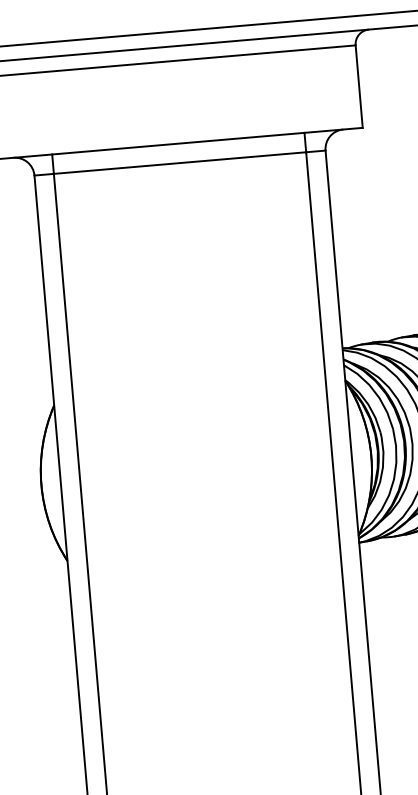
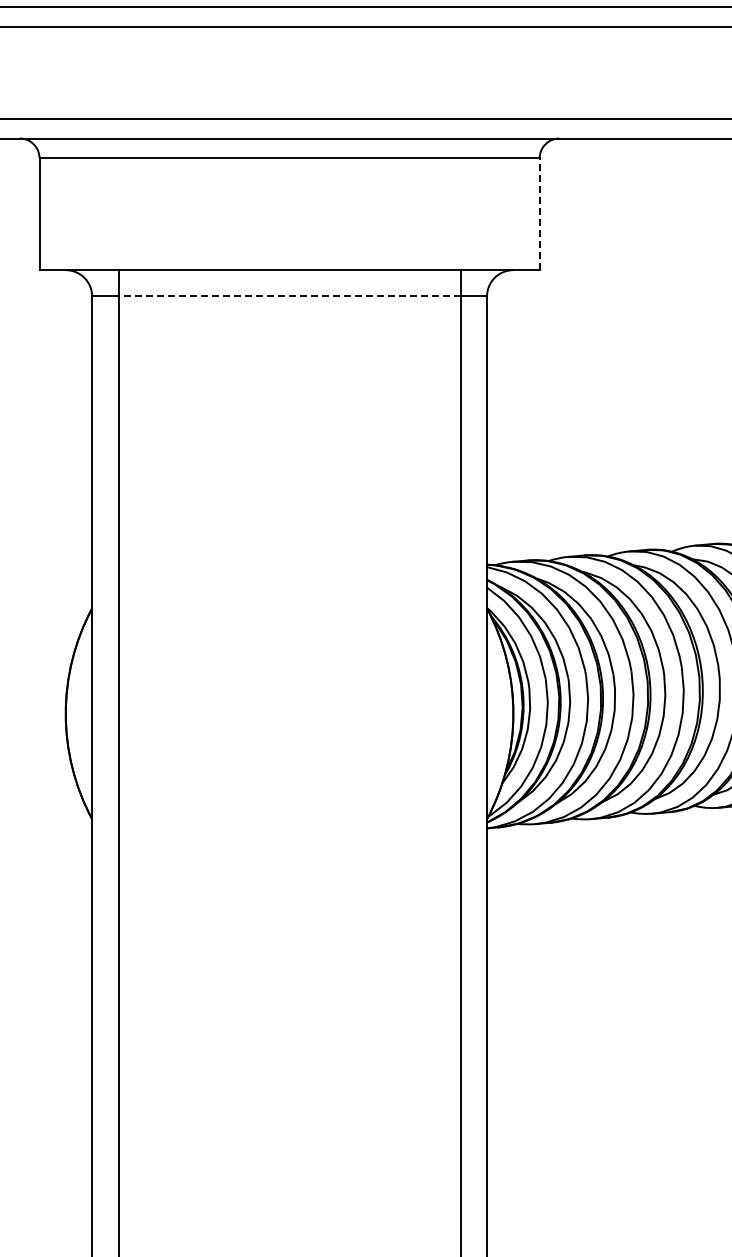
line: (359, 86) -> (539, 214), solid -> dashed
line: (179, 163) -> (289, 296), solid -> dashed

